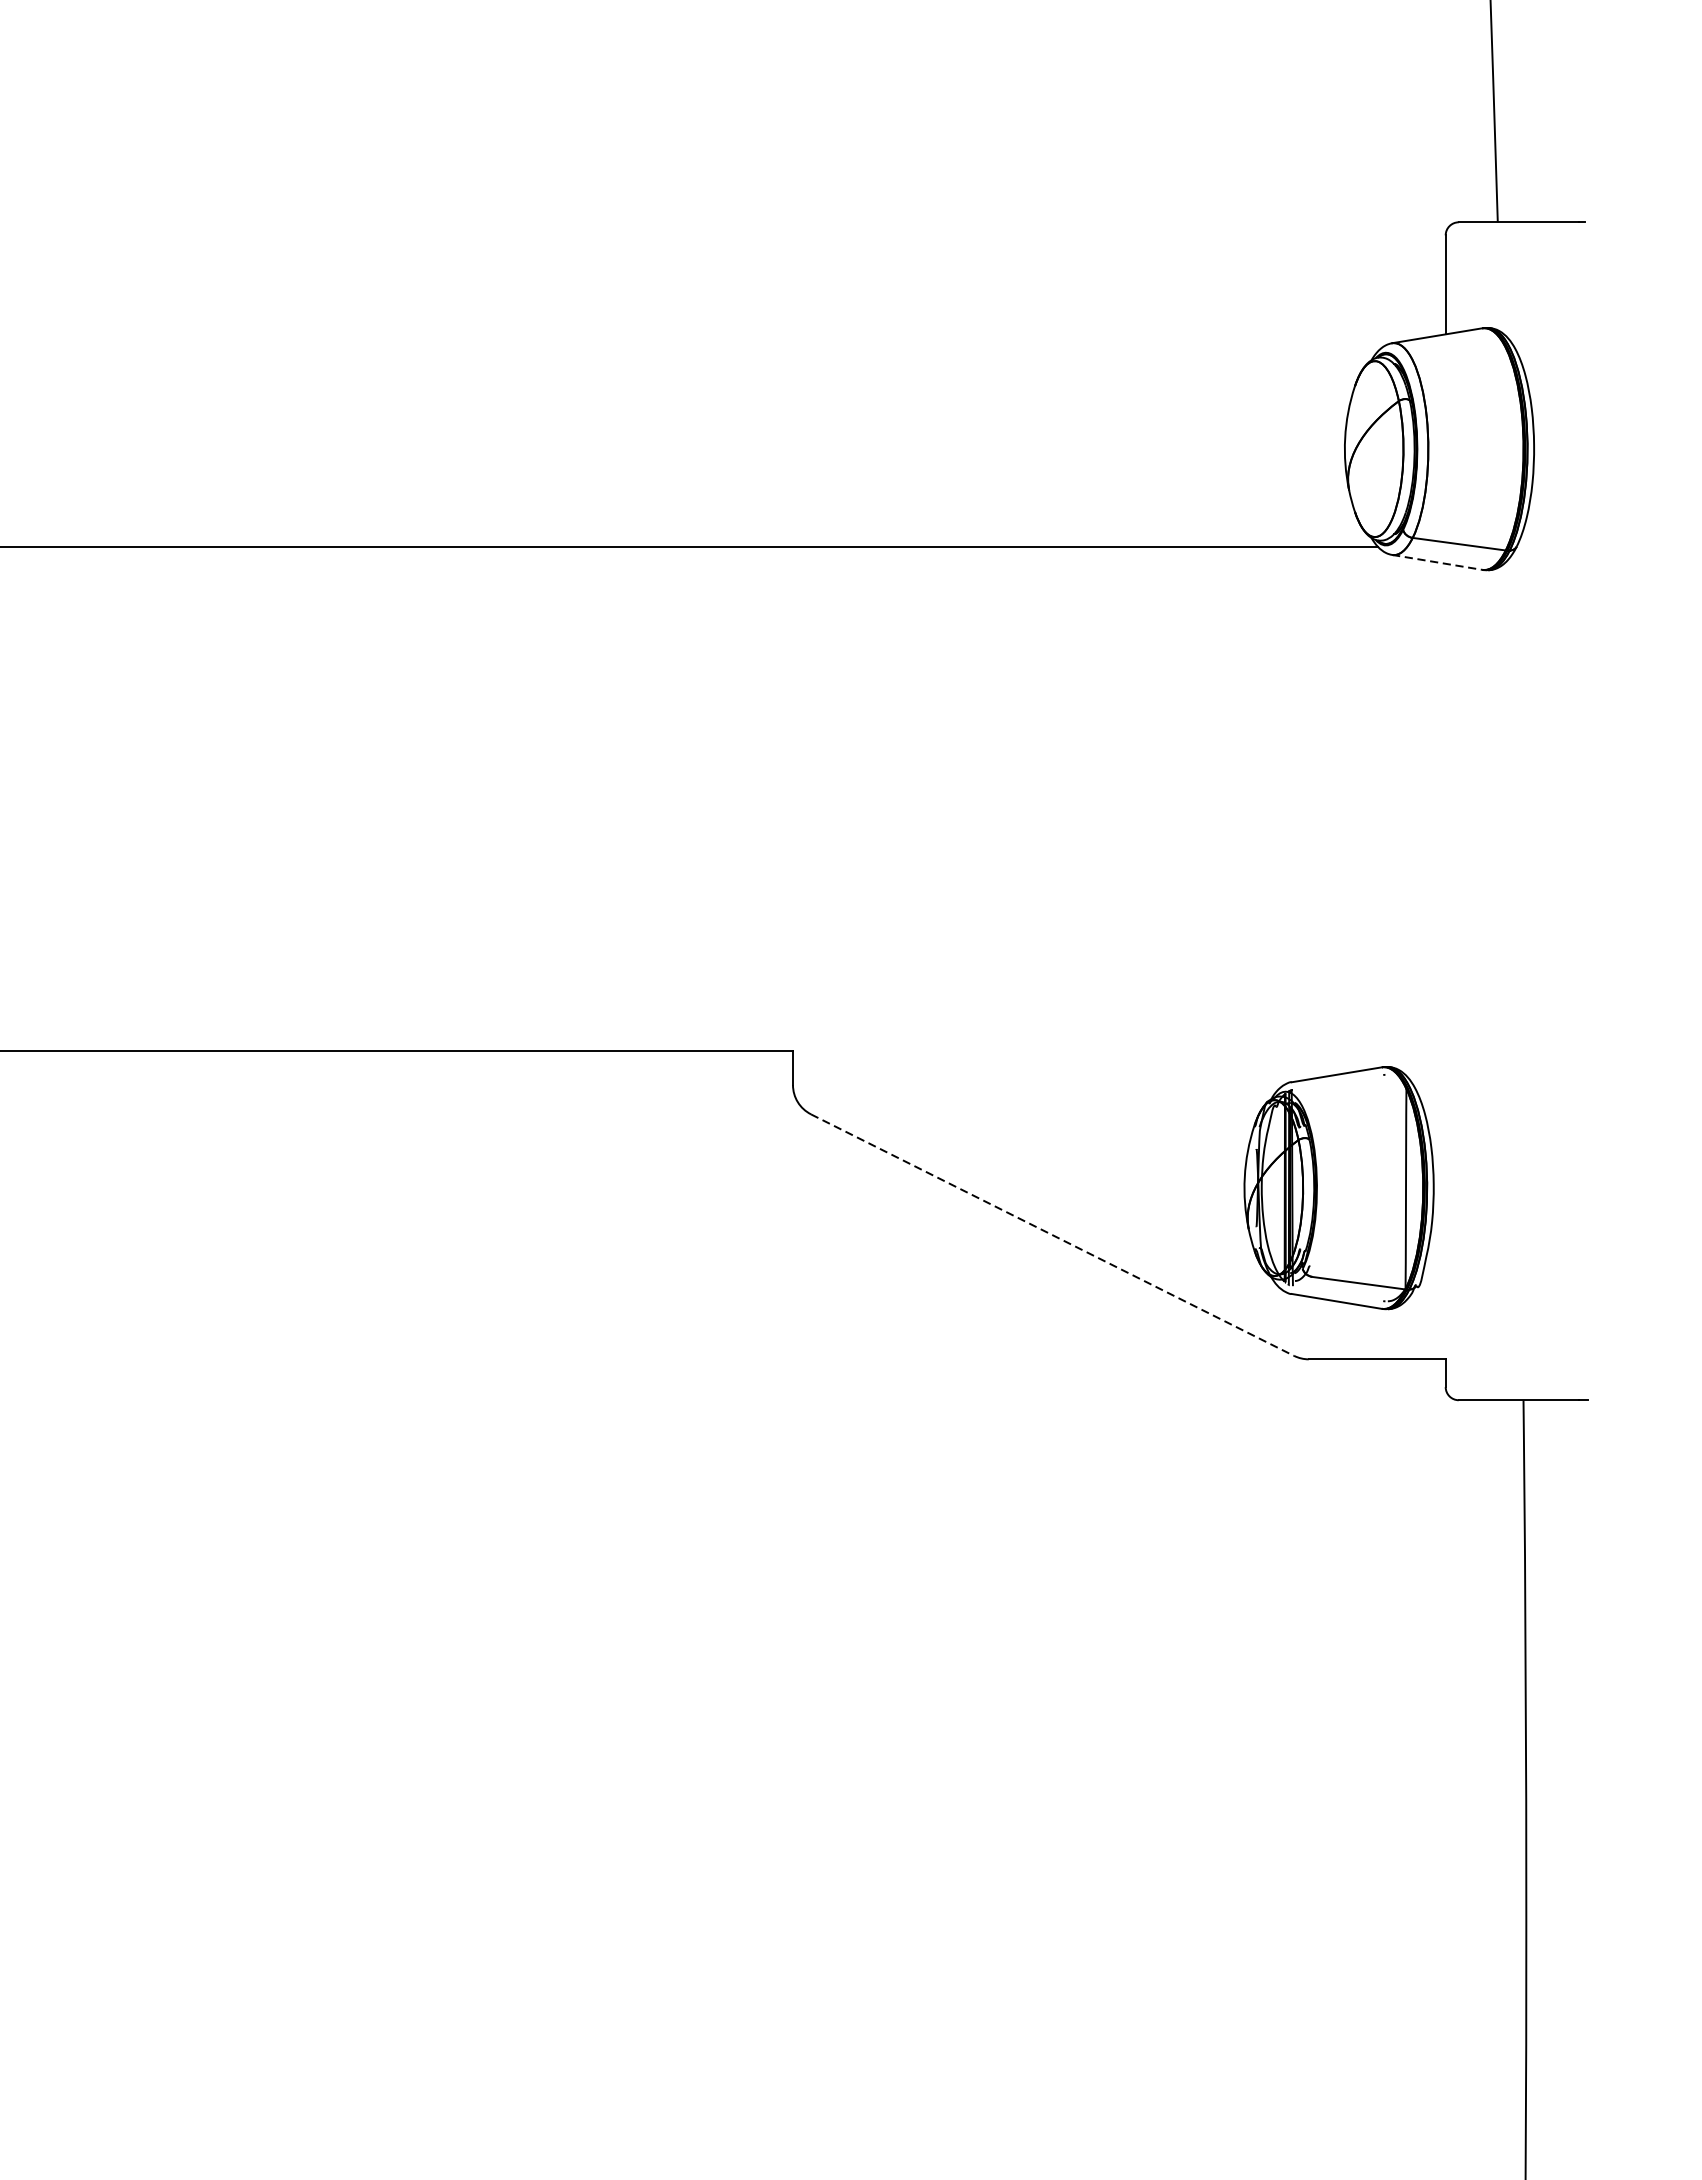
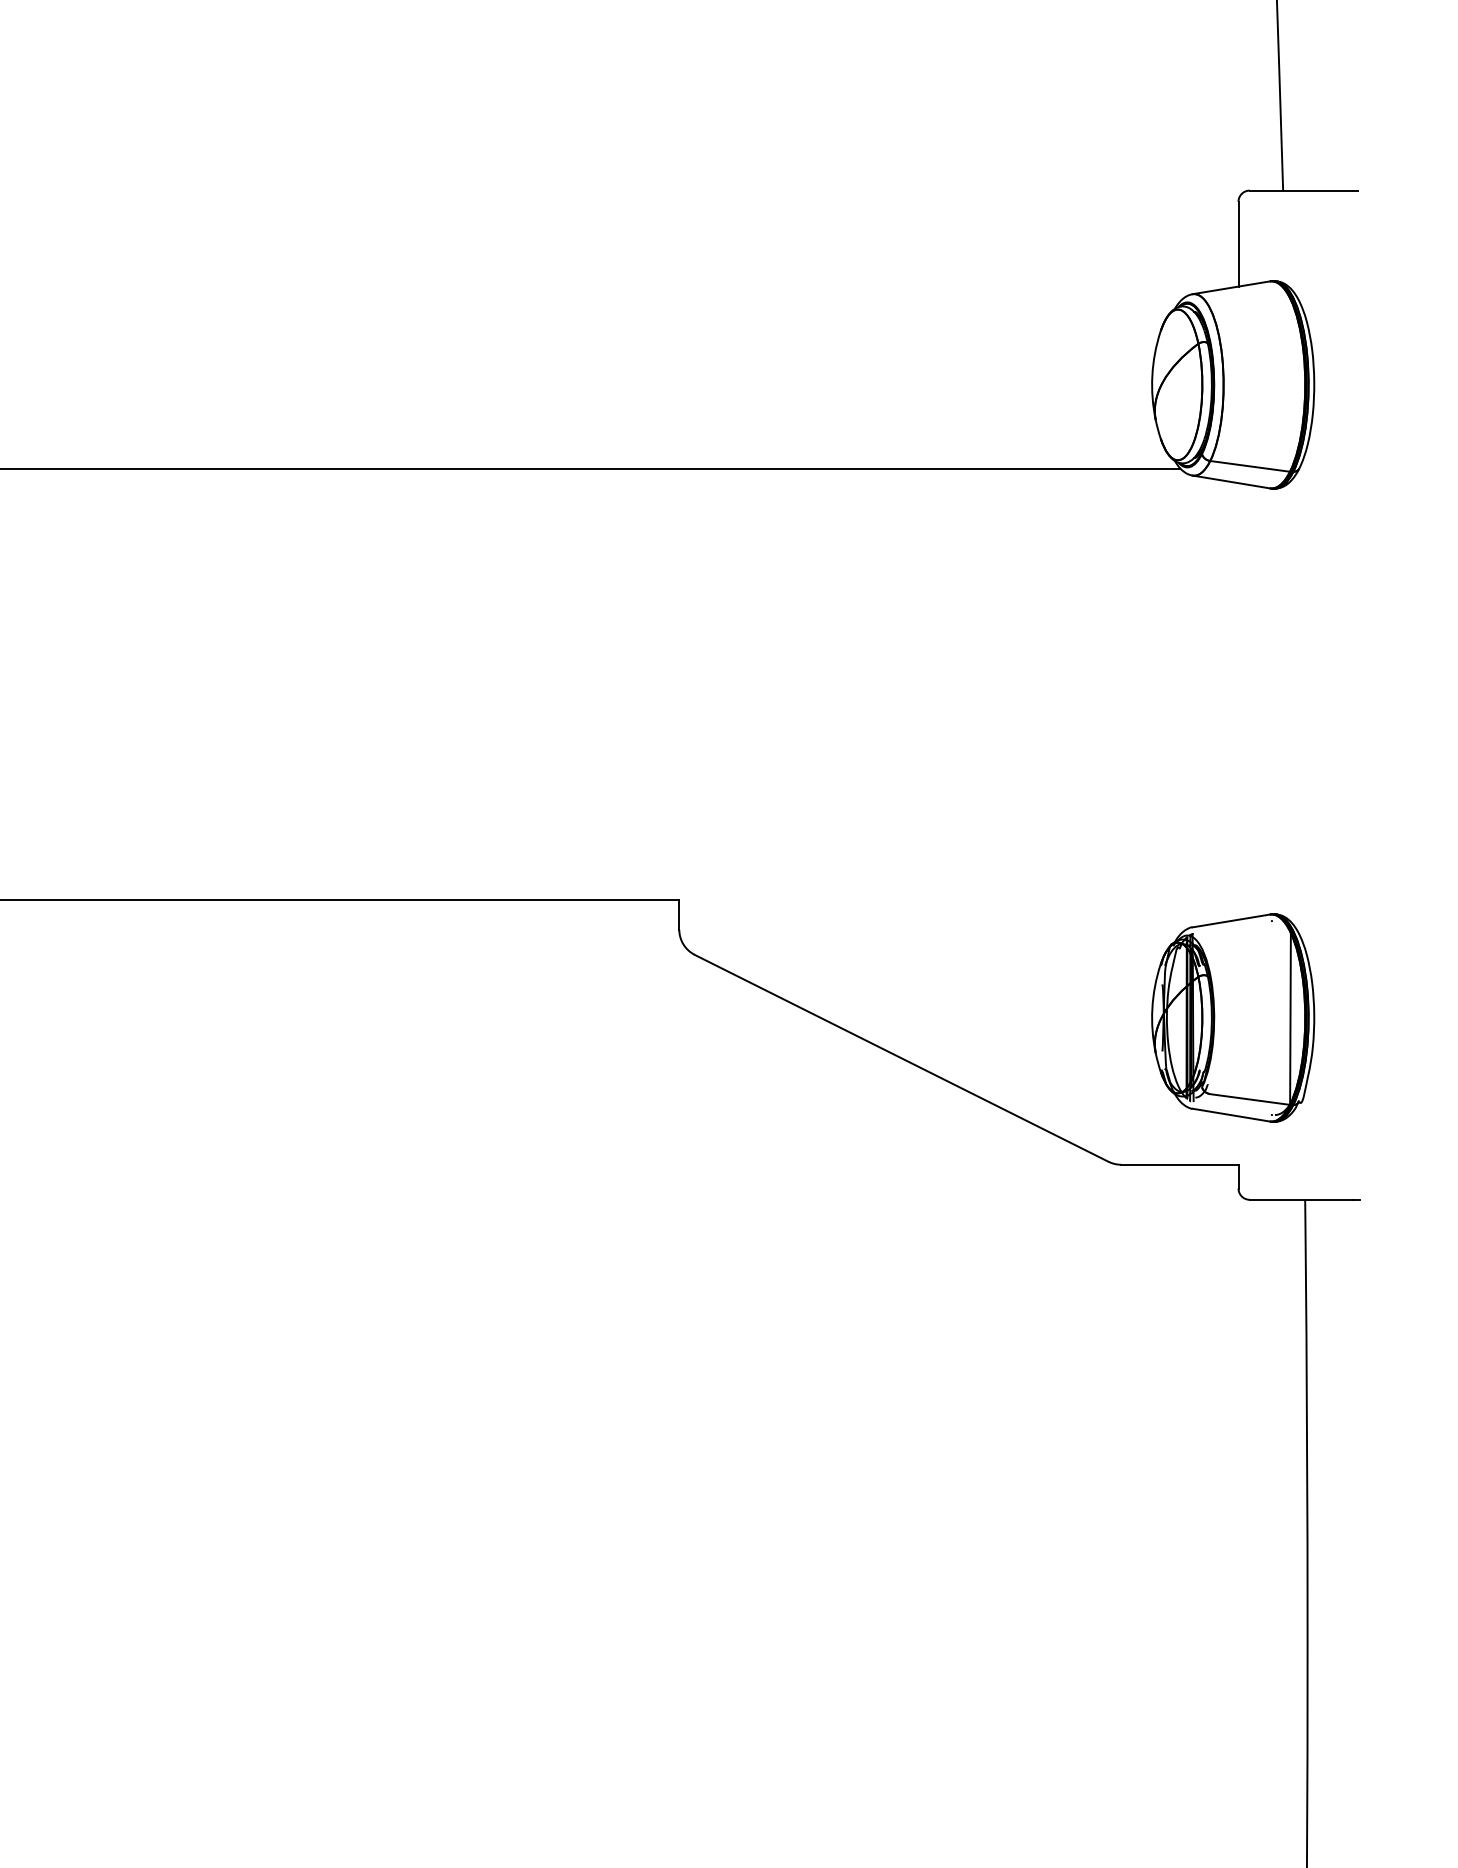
line: (1437, 563) -> (1231, 482), dashed -> solid
part: (1339, 1187) -> (1233, 1017), moved
line: (1053, 1235) -> (902, 1058), dashed -> solid

